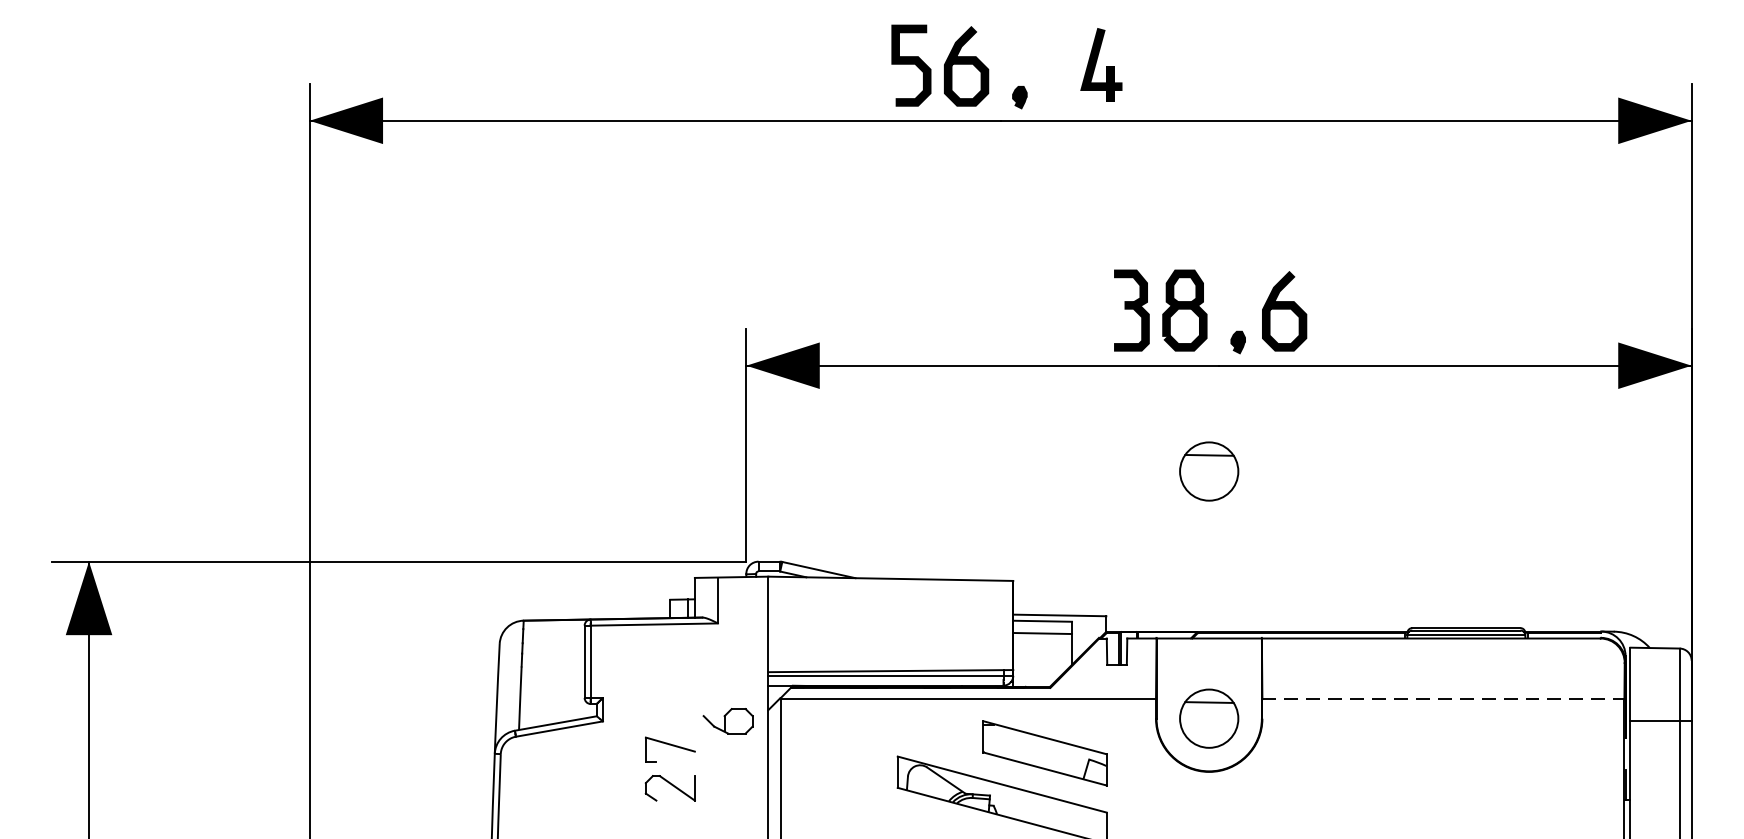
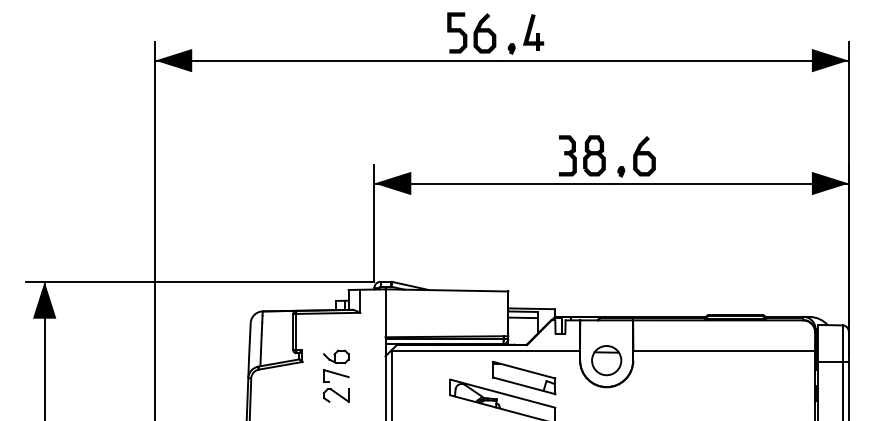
part: (1101, 64) -> (533, 32), moved
part: (1208, 471) -> (606, 236), removed
line: (1444, 698) -> (724, 350), dashed -> solid
part: (728, 720) -> (336, 356), moved

